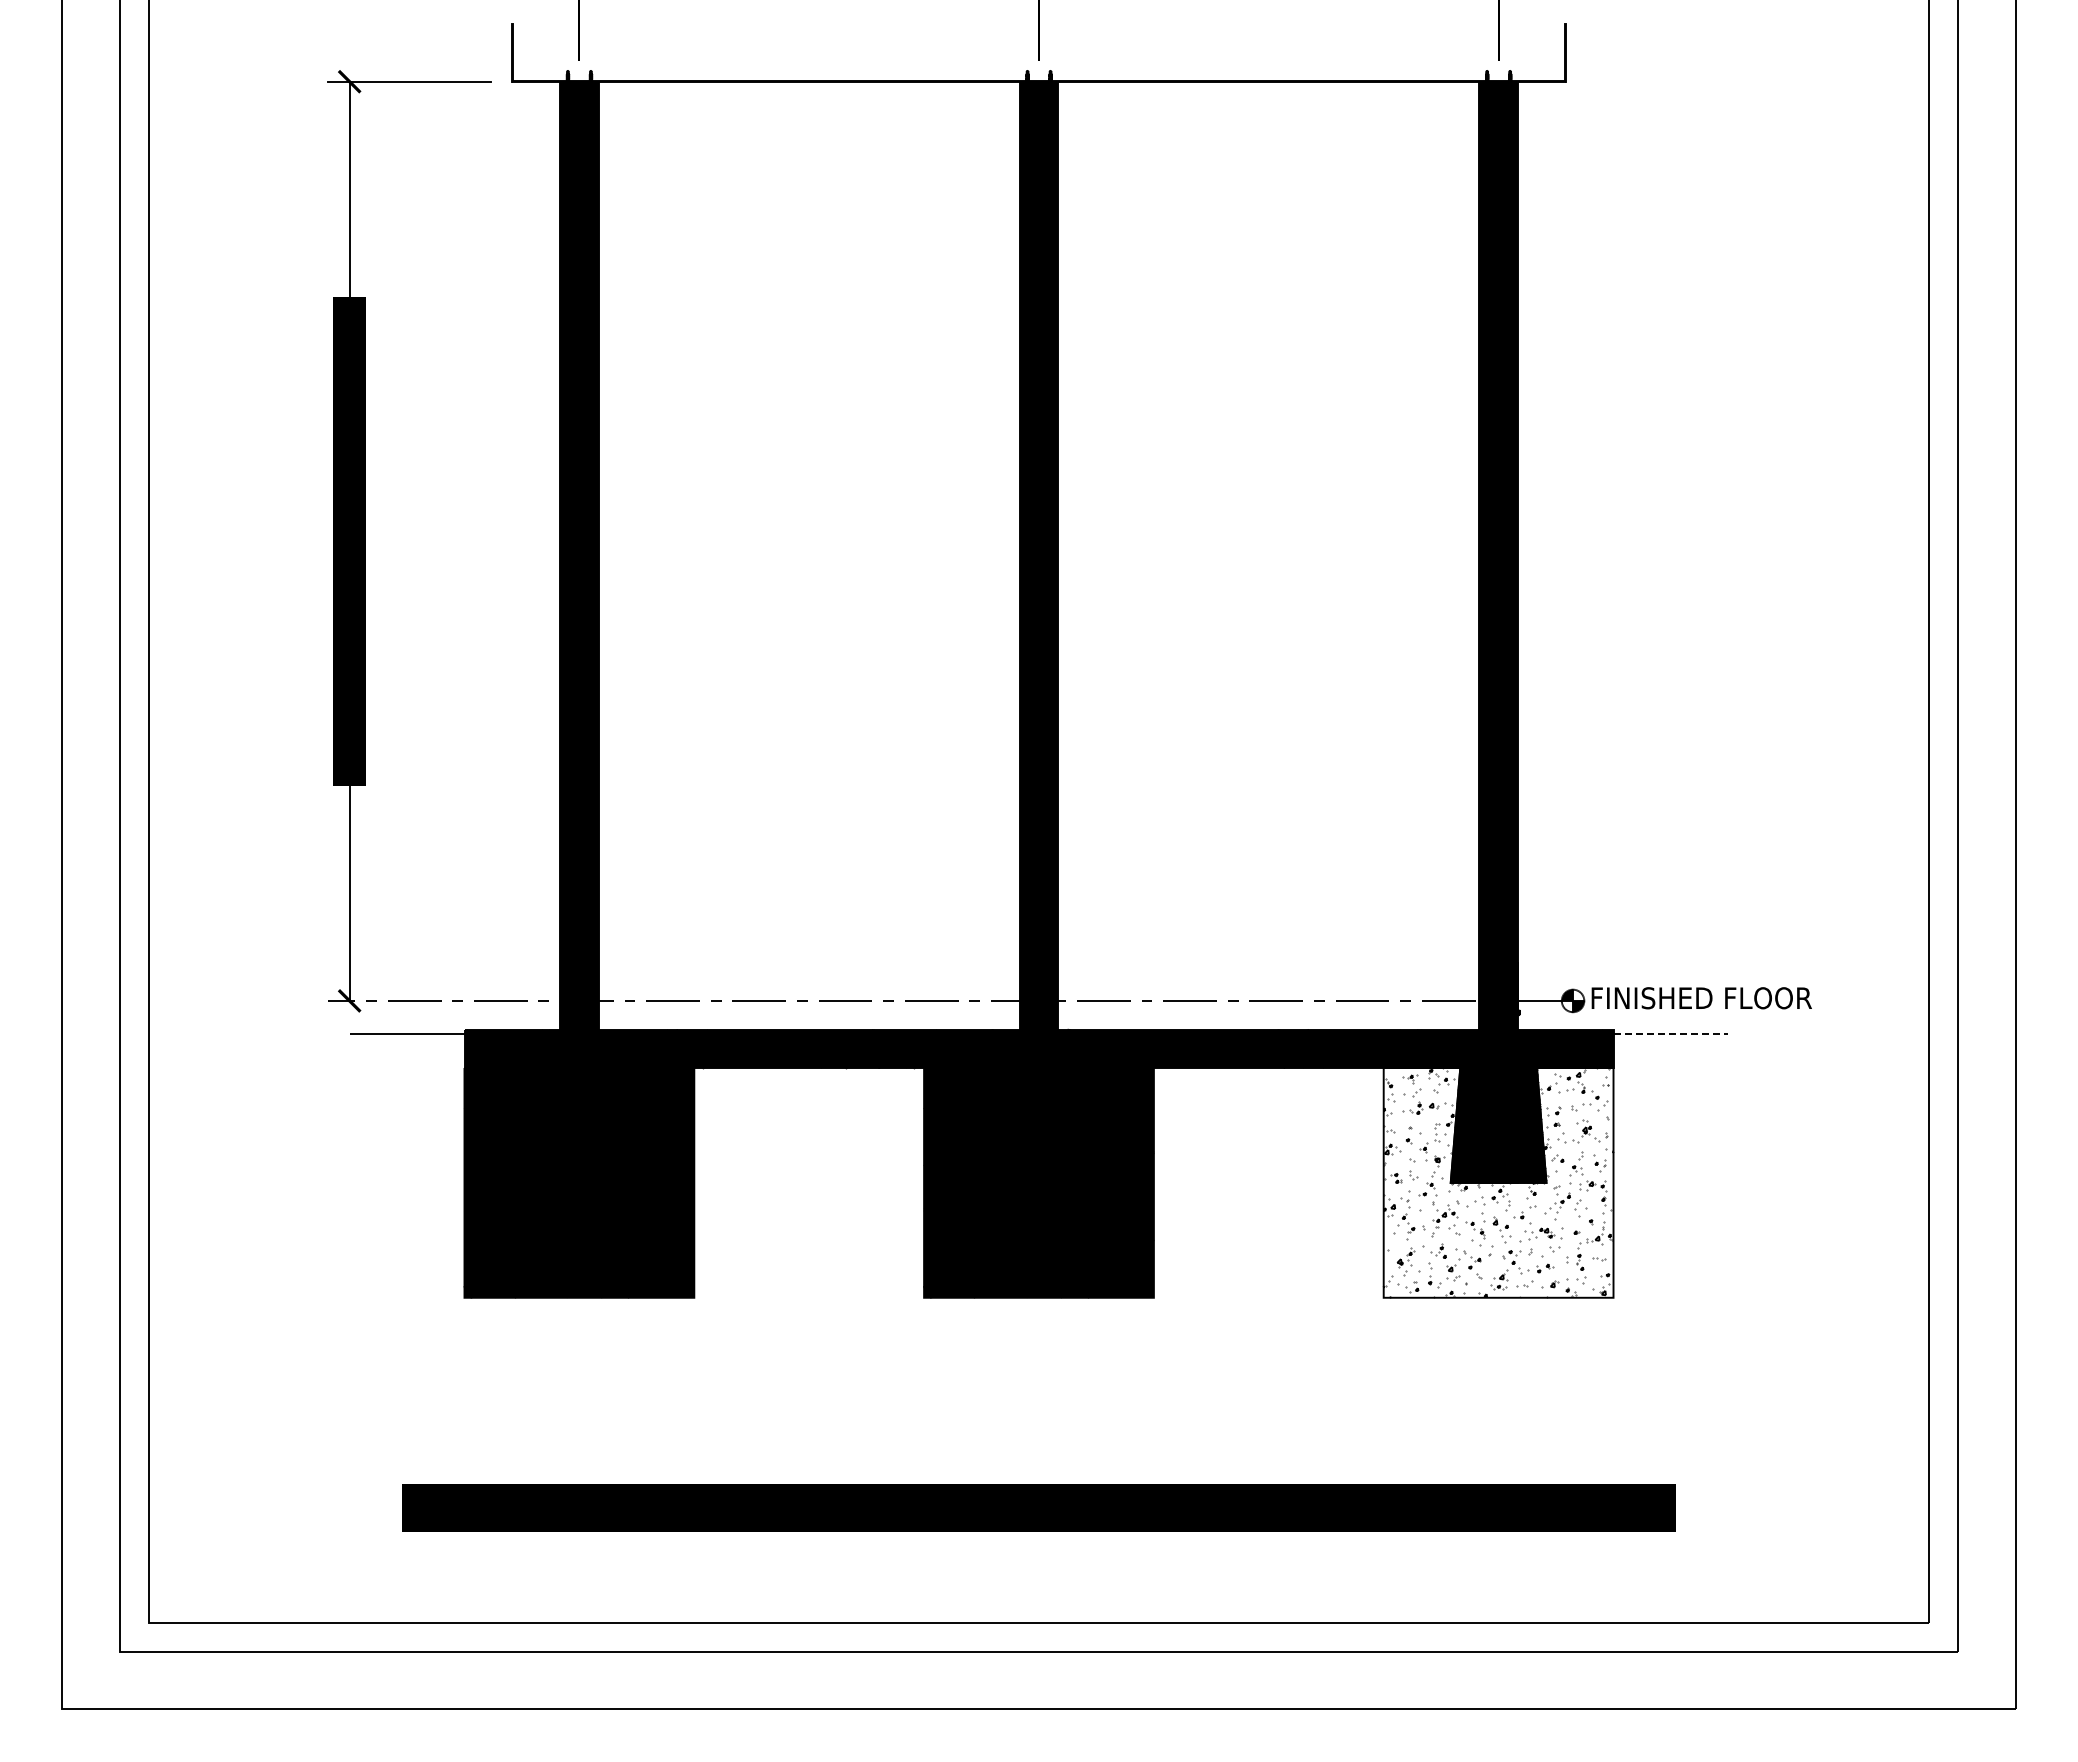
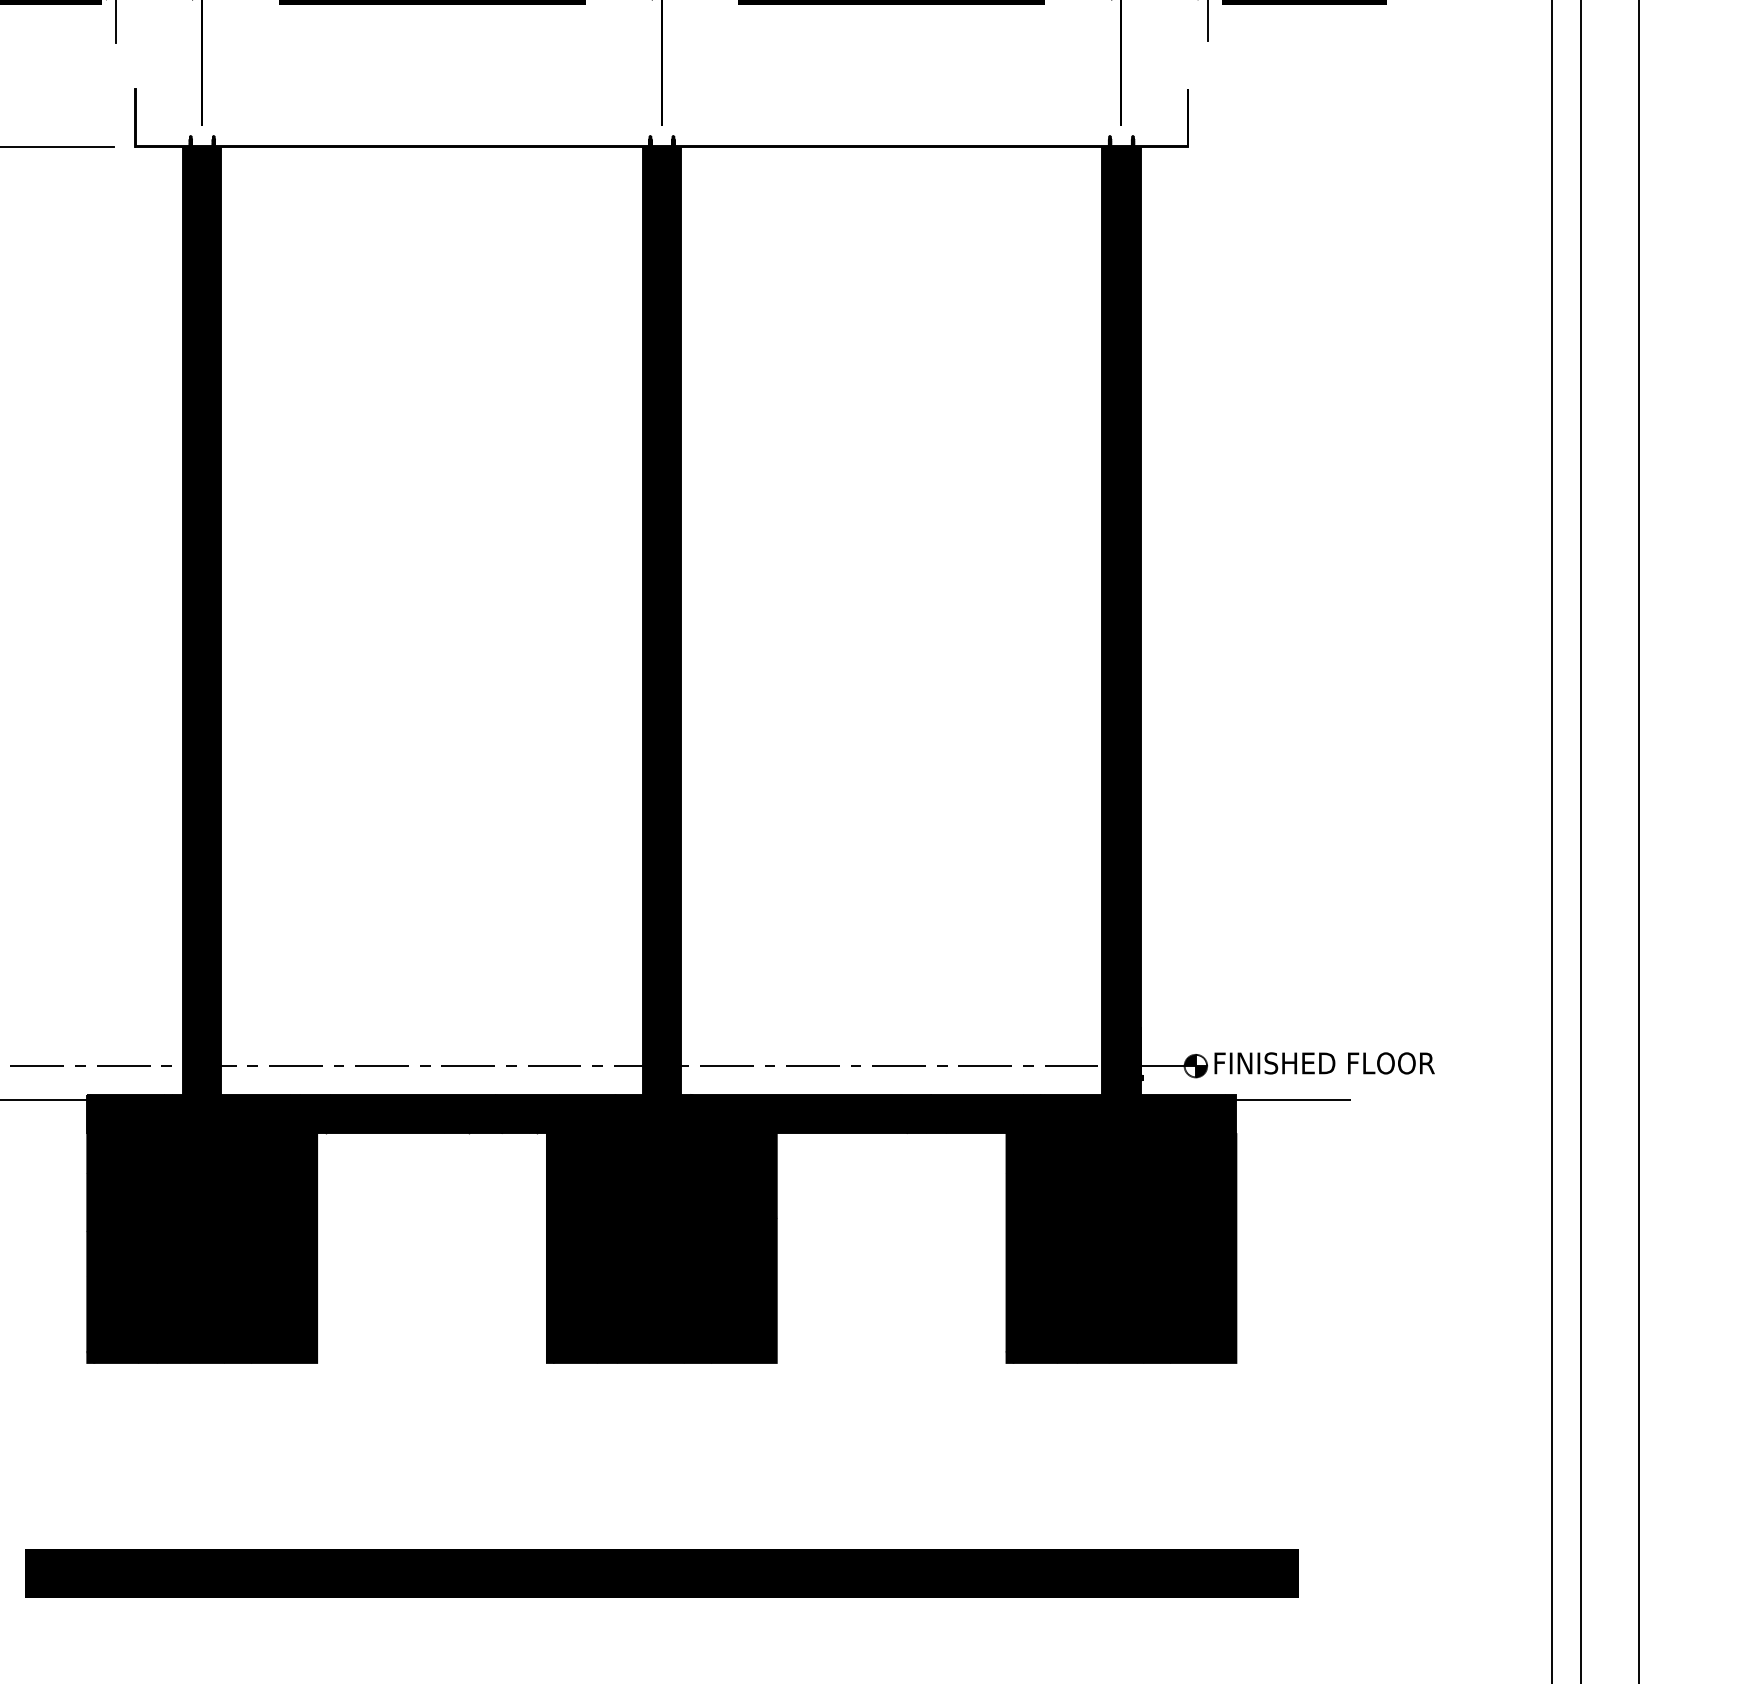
line: (1671, 1034) -> (1294, 1099), dashed -> solid
fill: (1498, 1182) -> (1121, 1247), added

